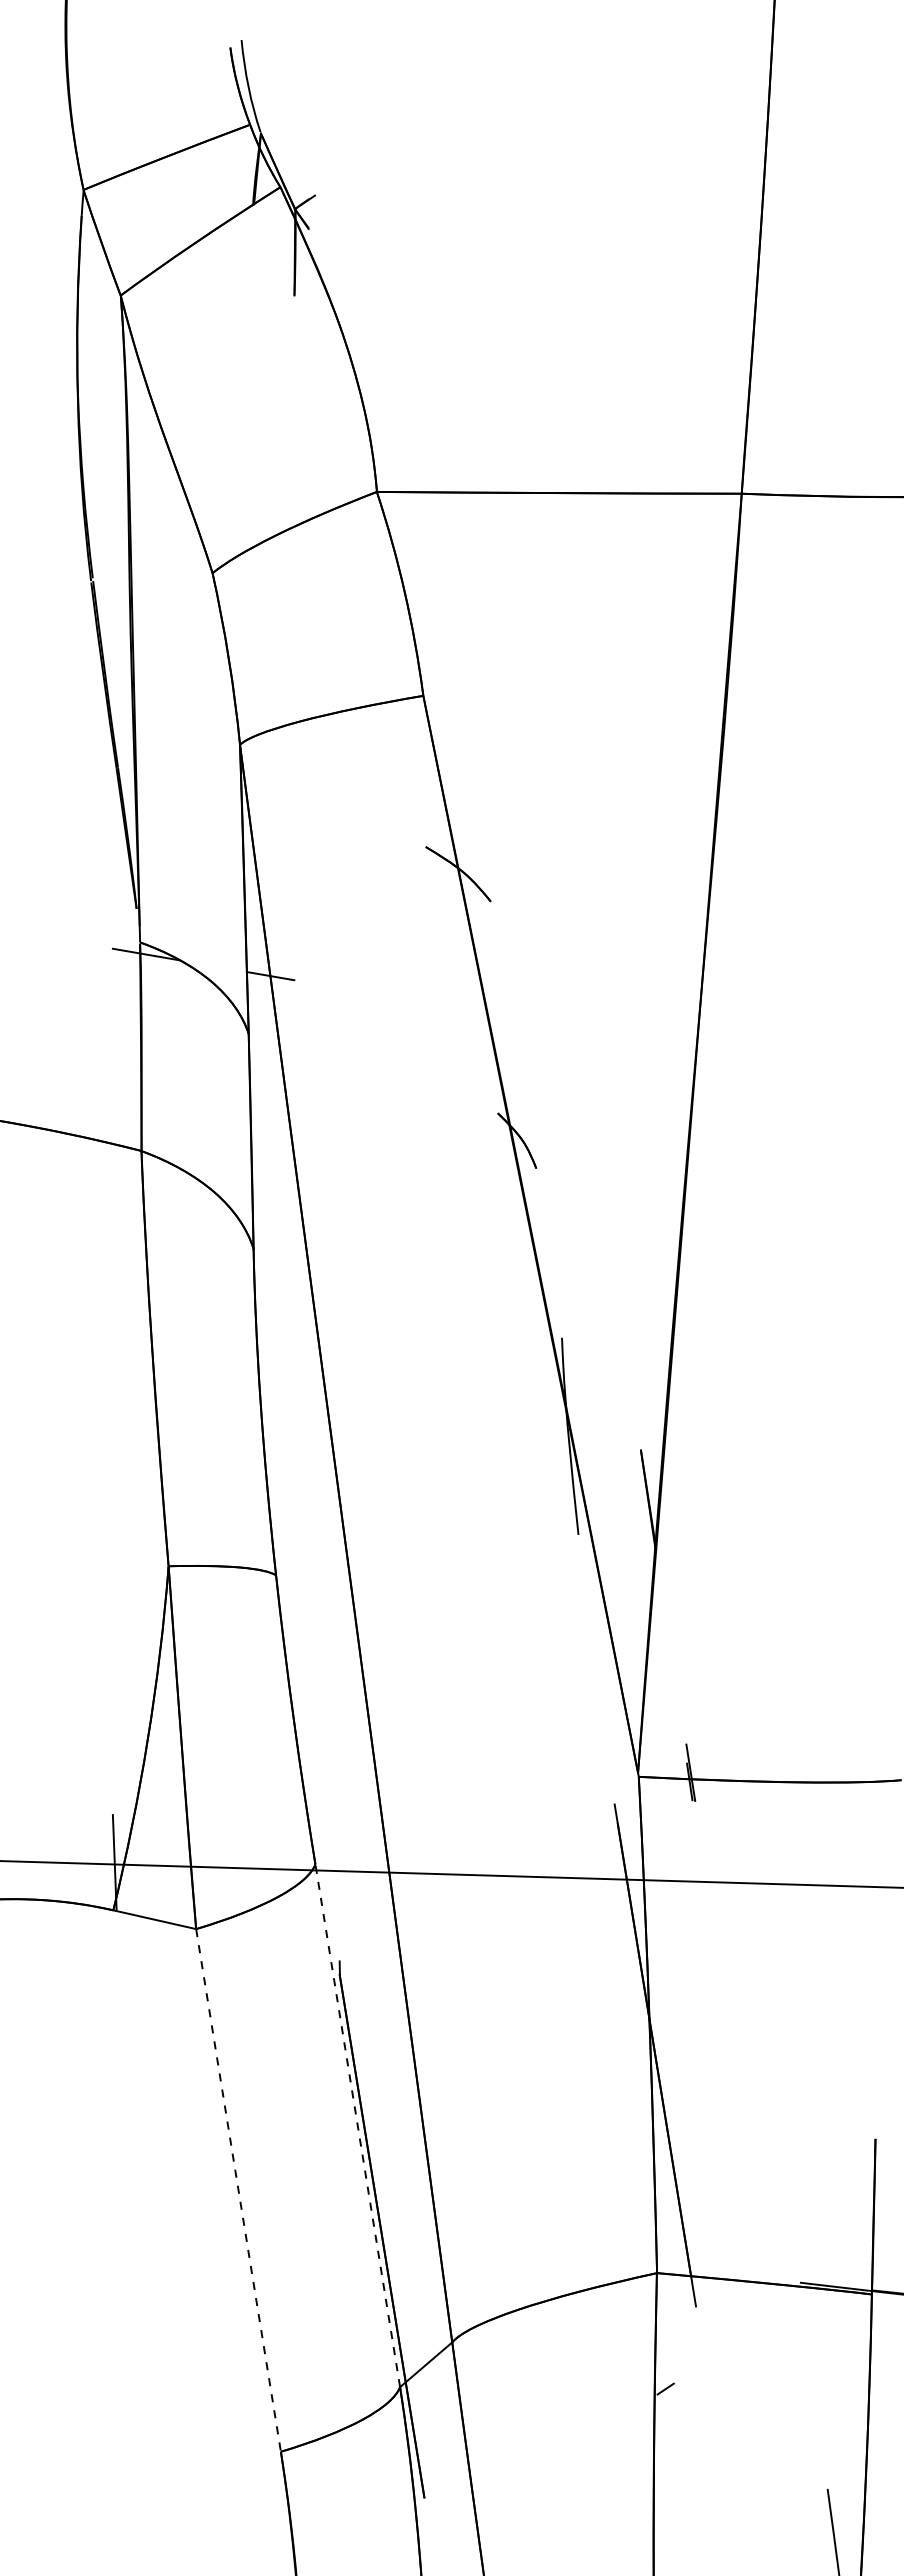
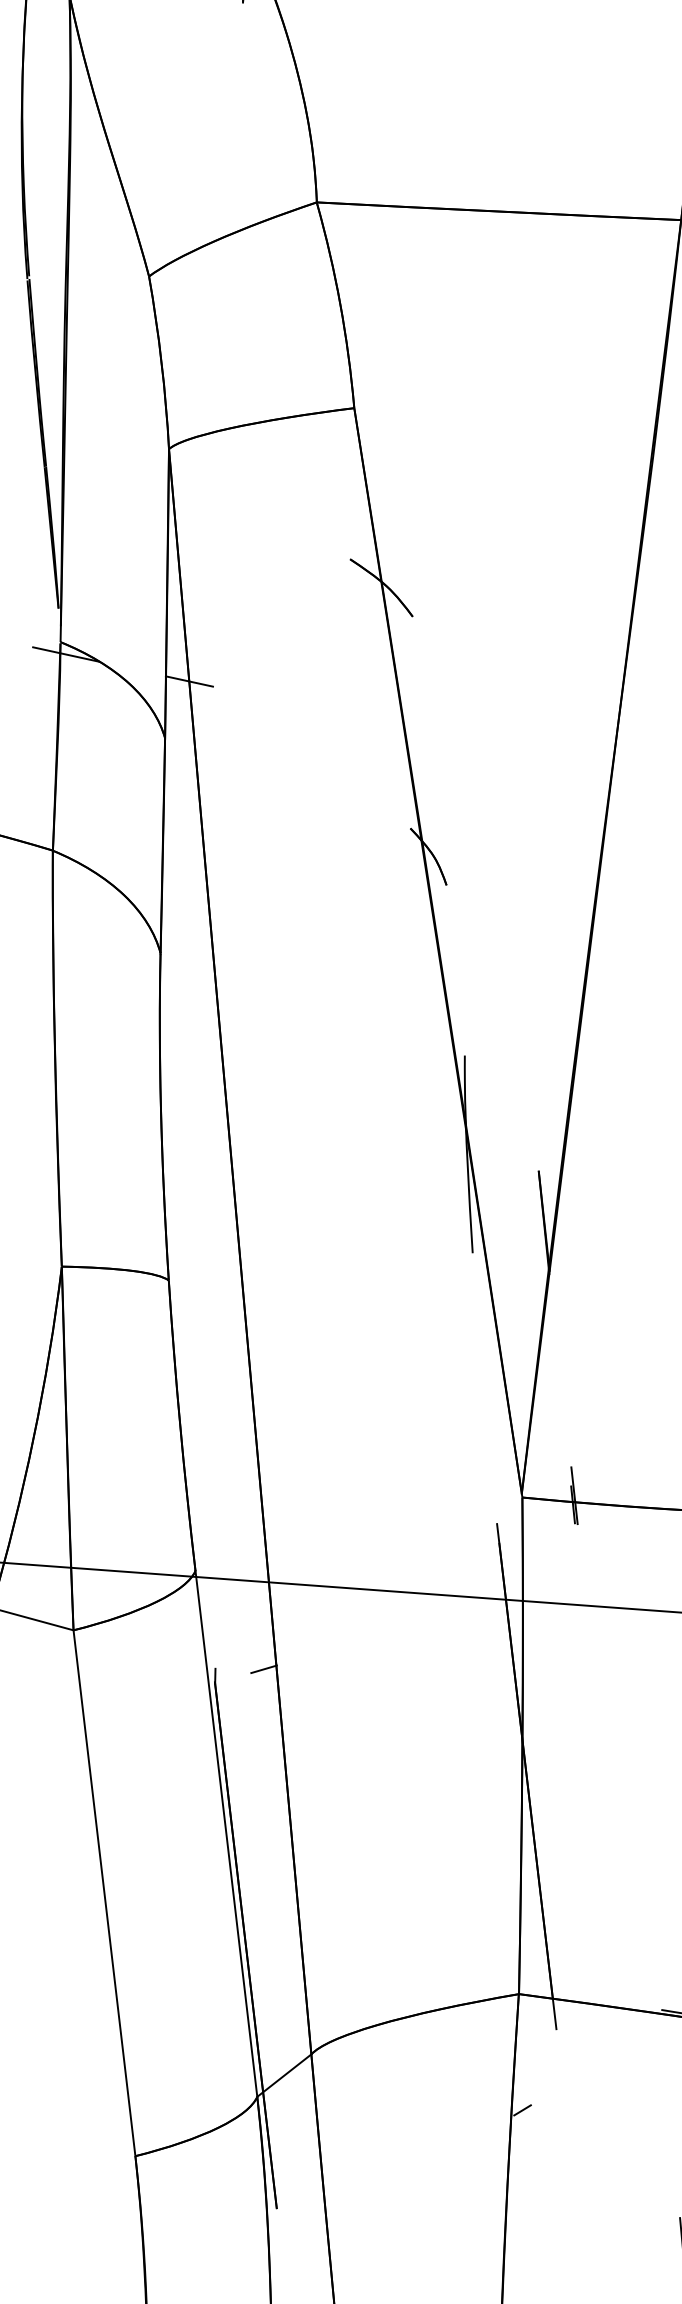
line: (387, 1959) -> (263, 1669), added
line: (357, 2125) -> (226, 1833), dashed -> solid
line: (238, 2190) -> (104, 1893), dashed -> solid

